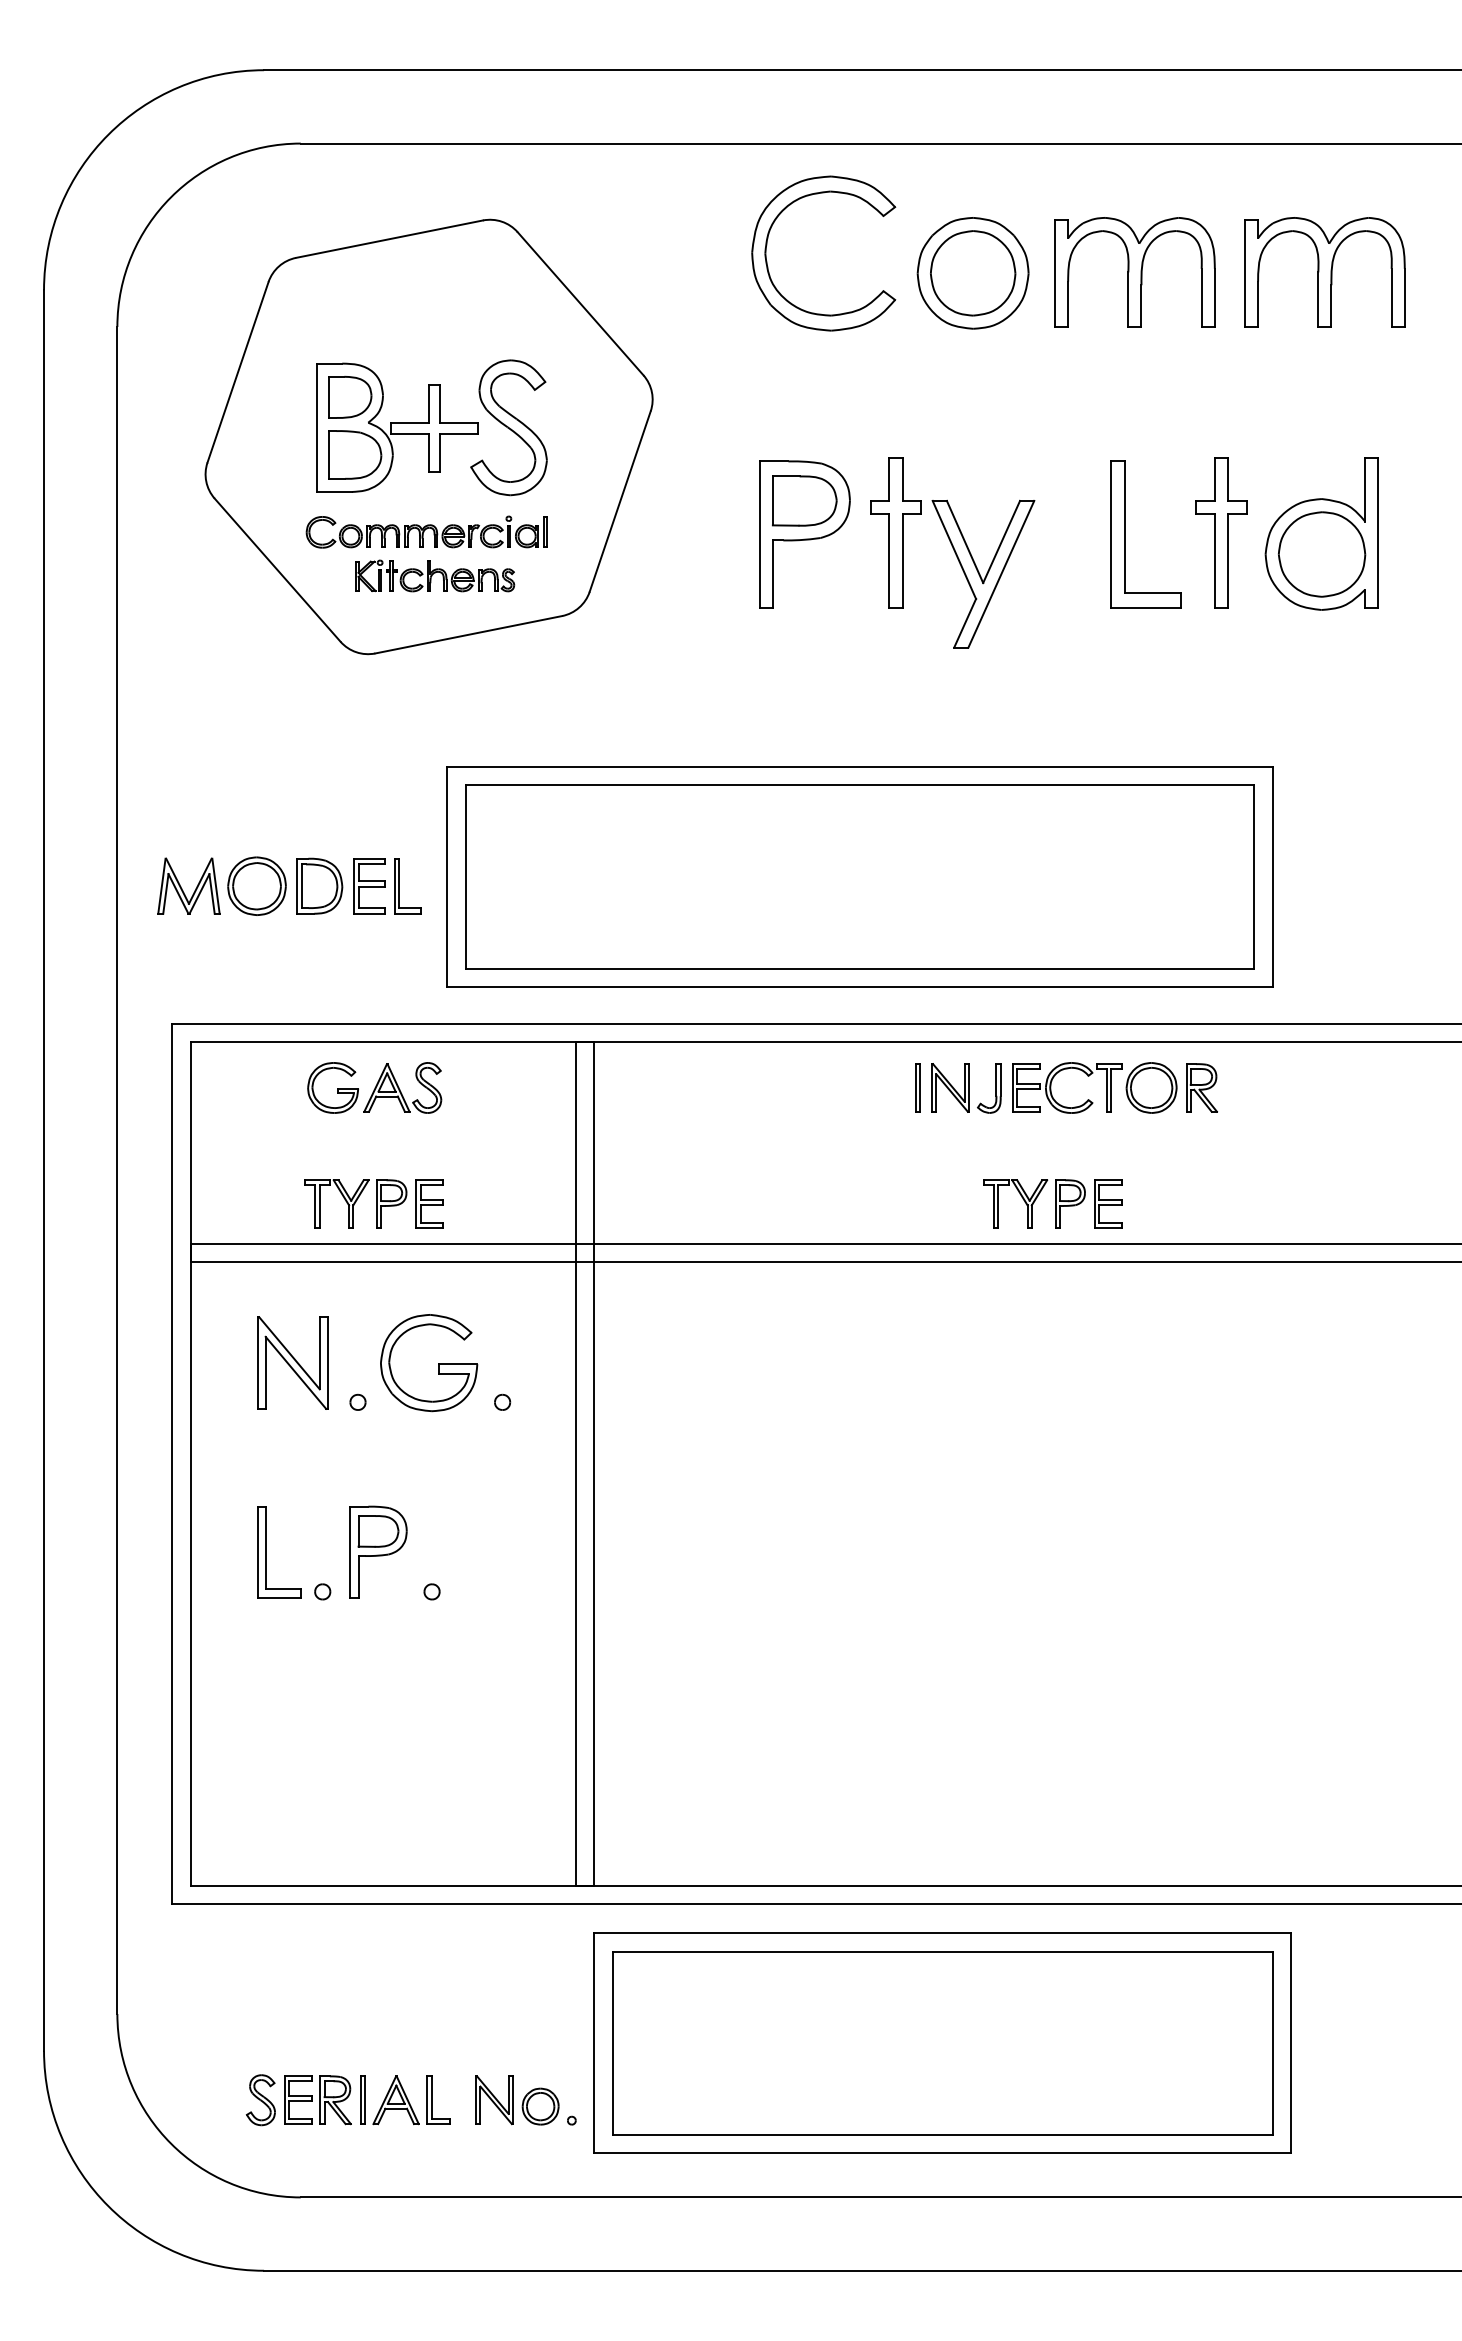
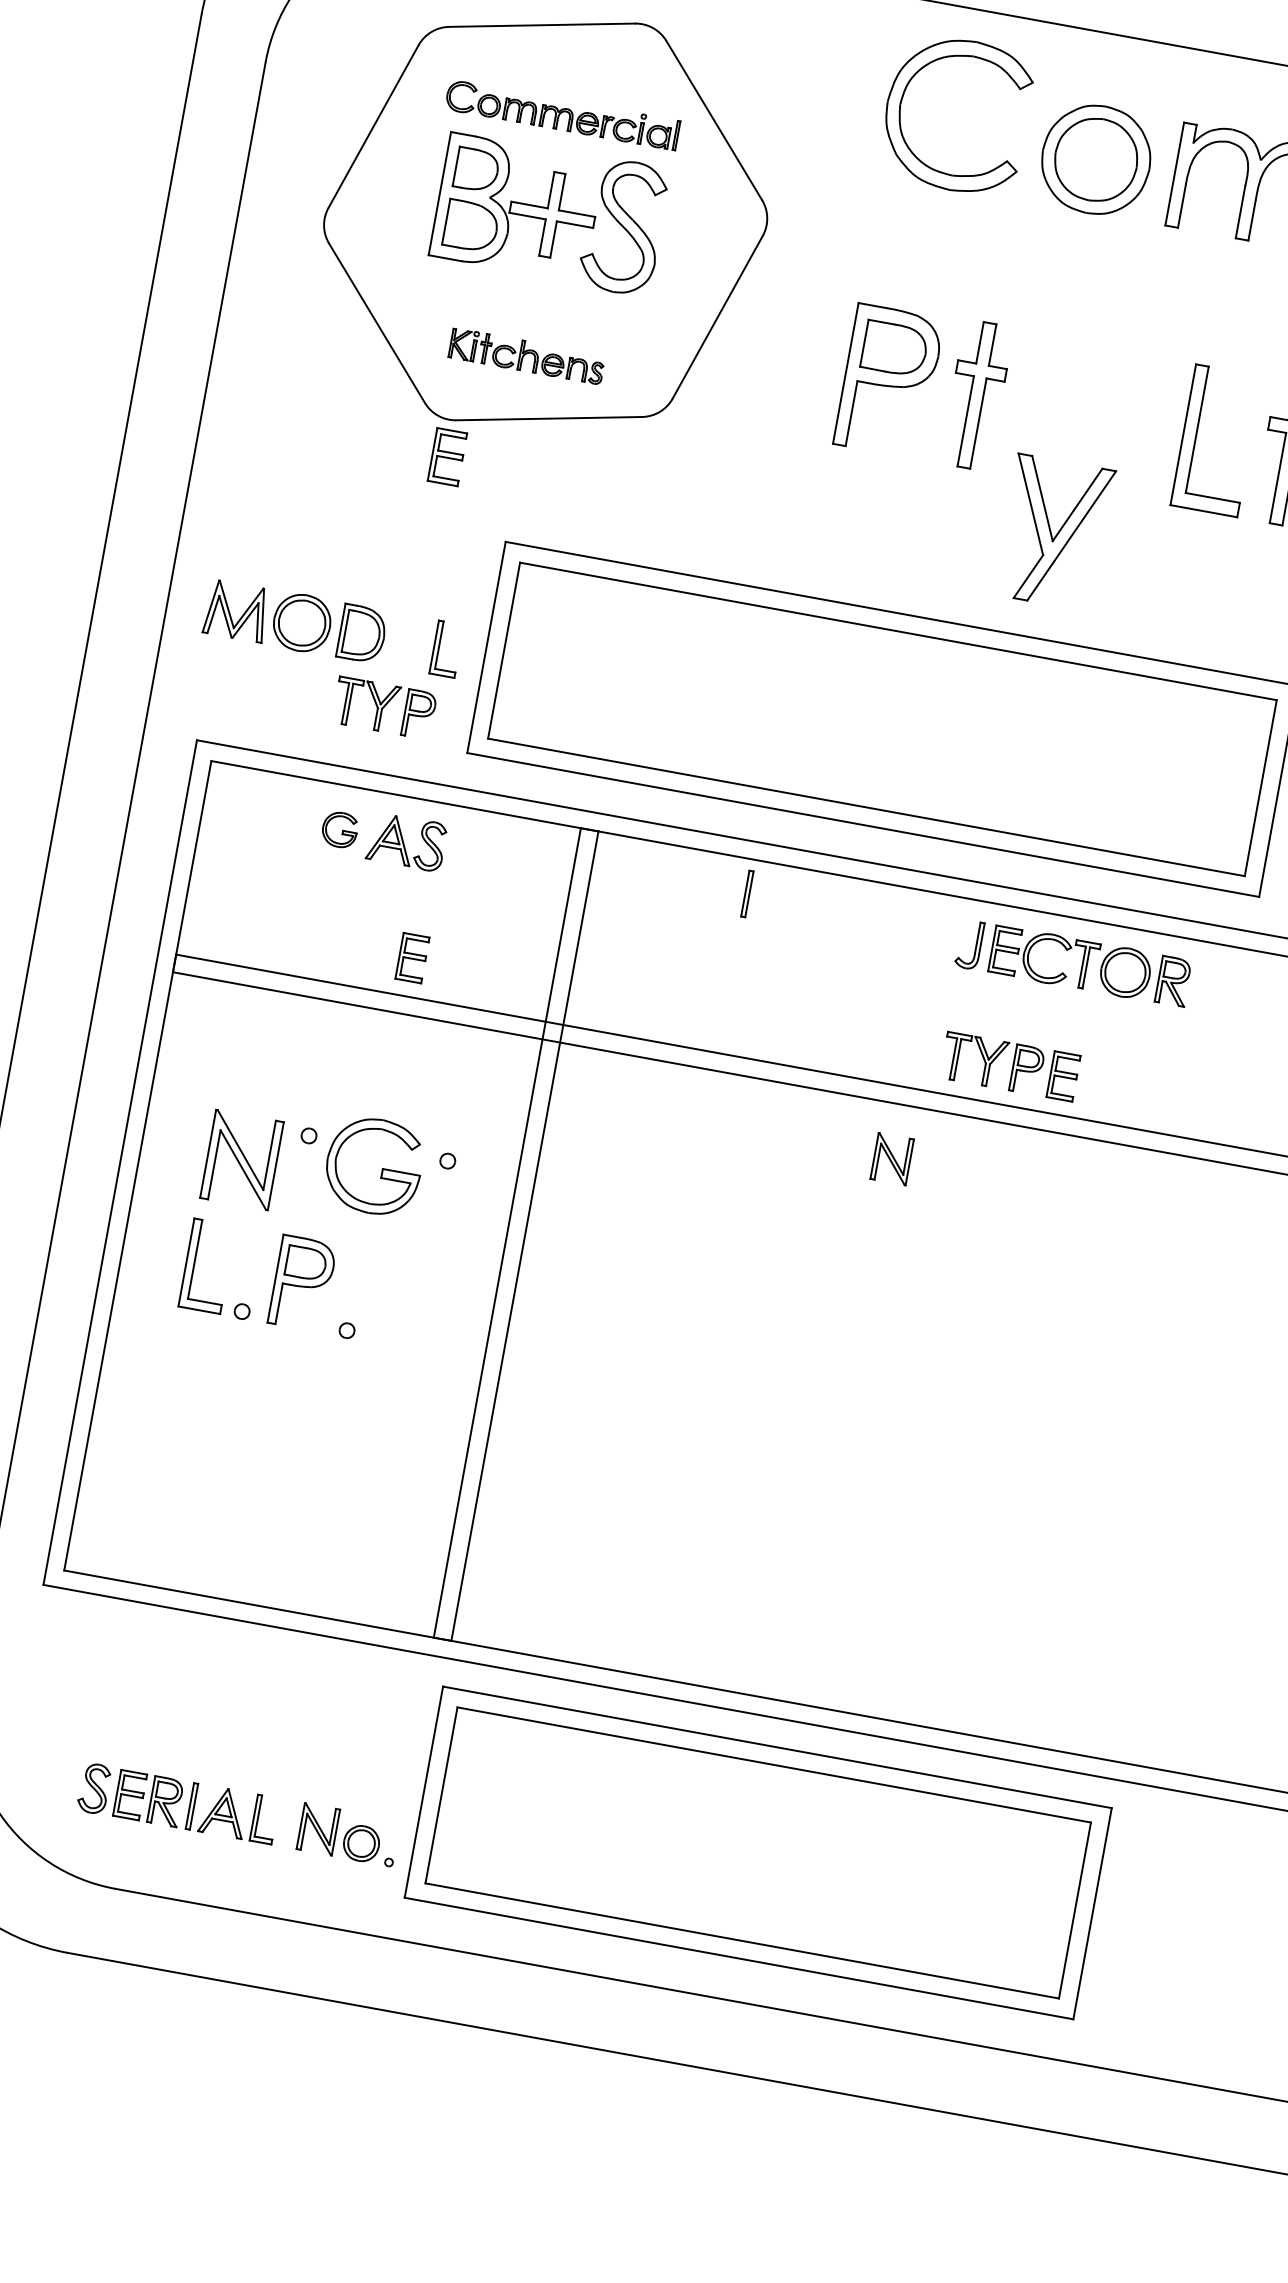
part: (426, 531) -> (562, 114), moved
part: (983, 573) -> (1054, 532), moved
part: (369, 886) -> (447, 457), moved
part: (332, 1087) -> (339, 829), size x0.7
part: (917, 1087) -> (747, 893), moved
part: (950, 1087) -> (892, 1158), moved
part: (355, 1203) -> (384, 707), moved
part: (292, 1362) -> (241, 1159), moved
part: (438, 1363) -> (382, 1168), moved

